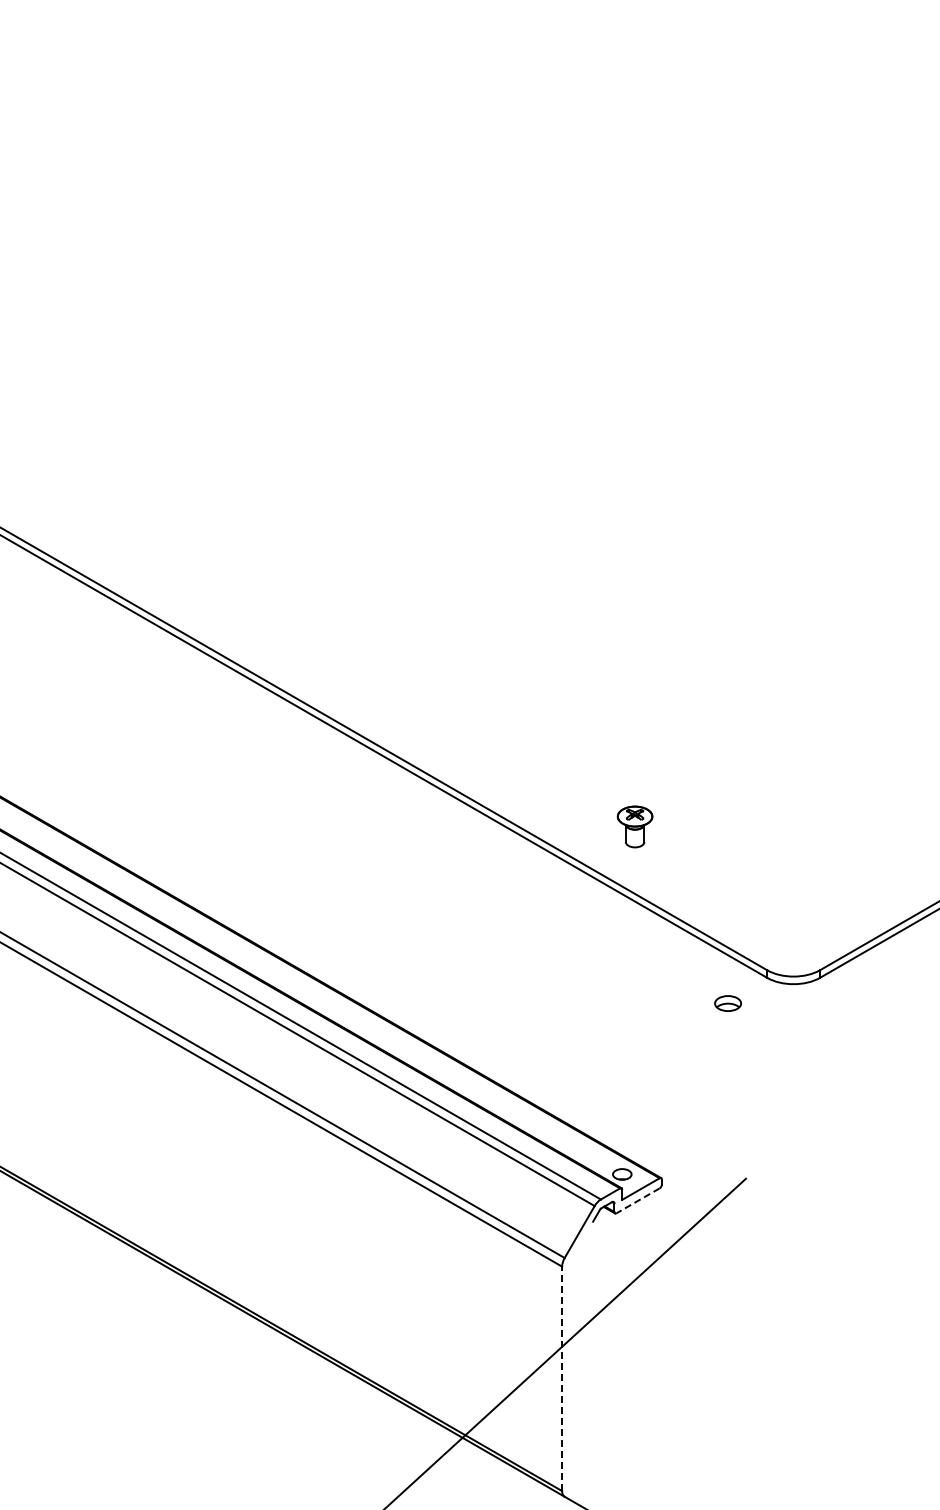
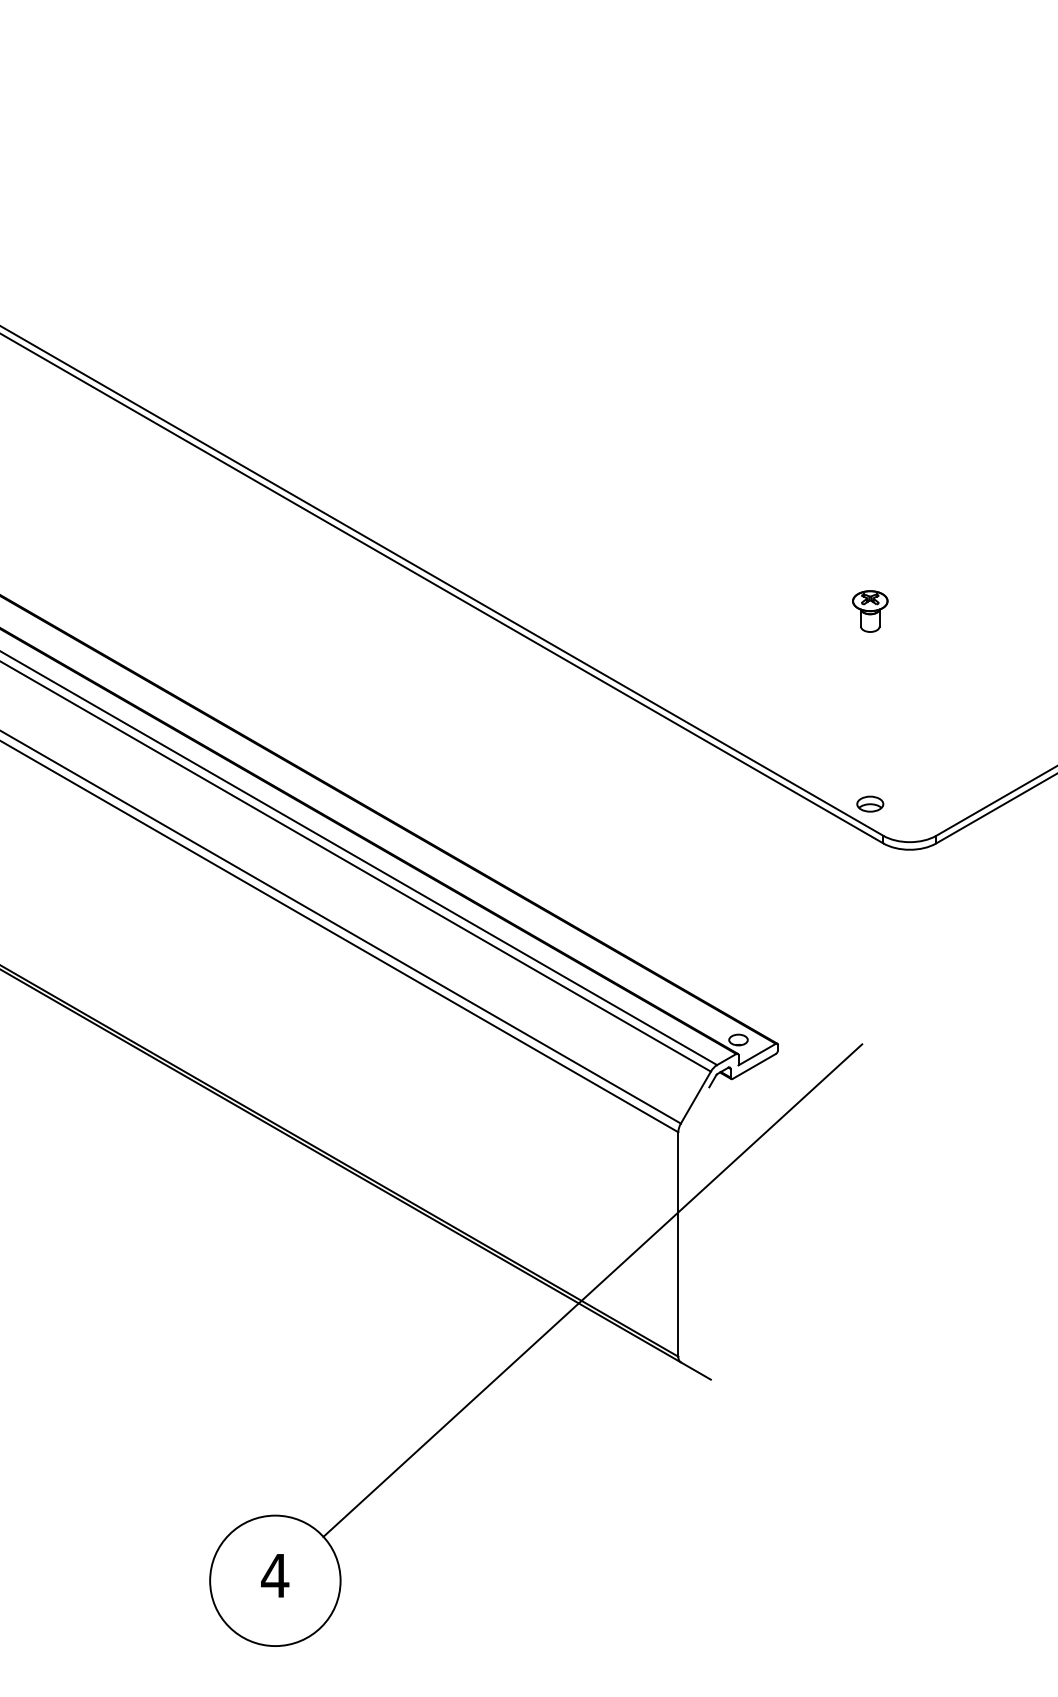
part: (635, 826) -> (870, 611), moved
part: (728, 1002) -> (870, 803), moved
line: (638, 1200) -> (754, 1066), dashed -> solid
line: (562, 1377) -> (678, 1243), dashed -> solid

